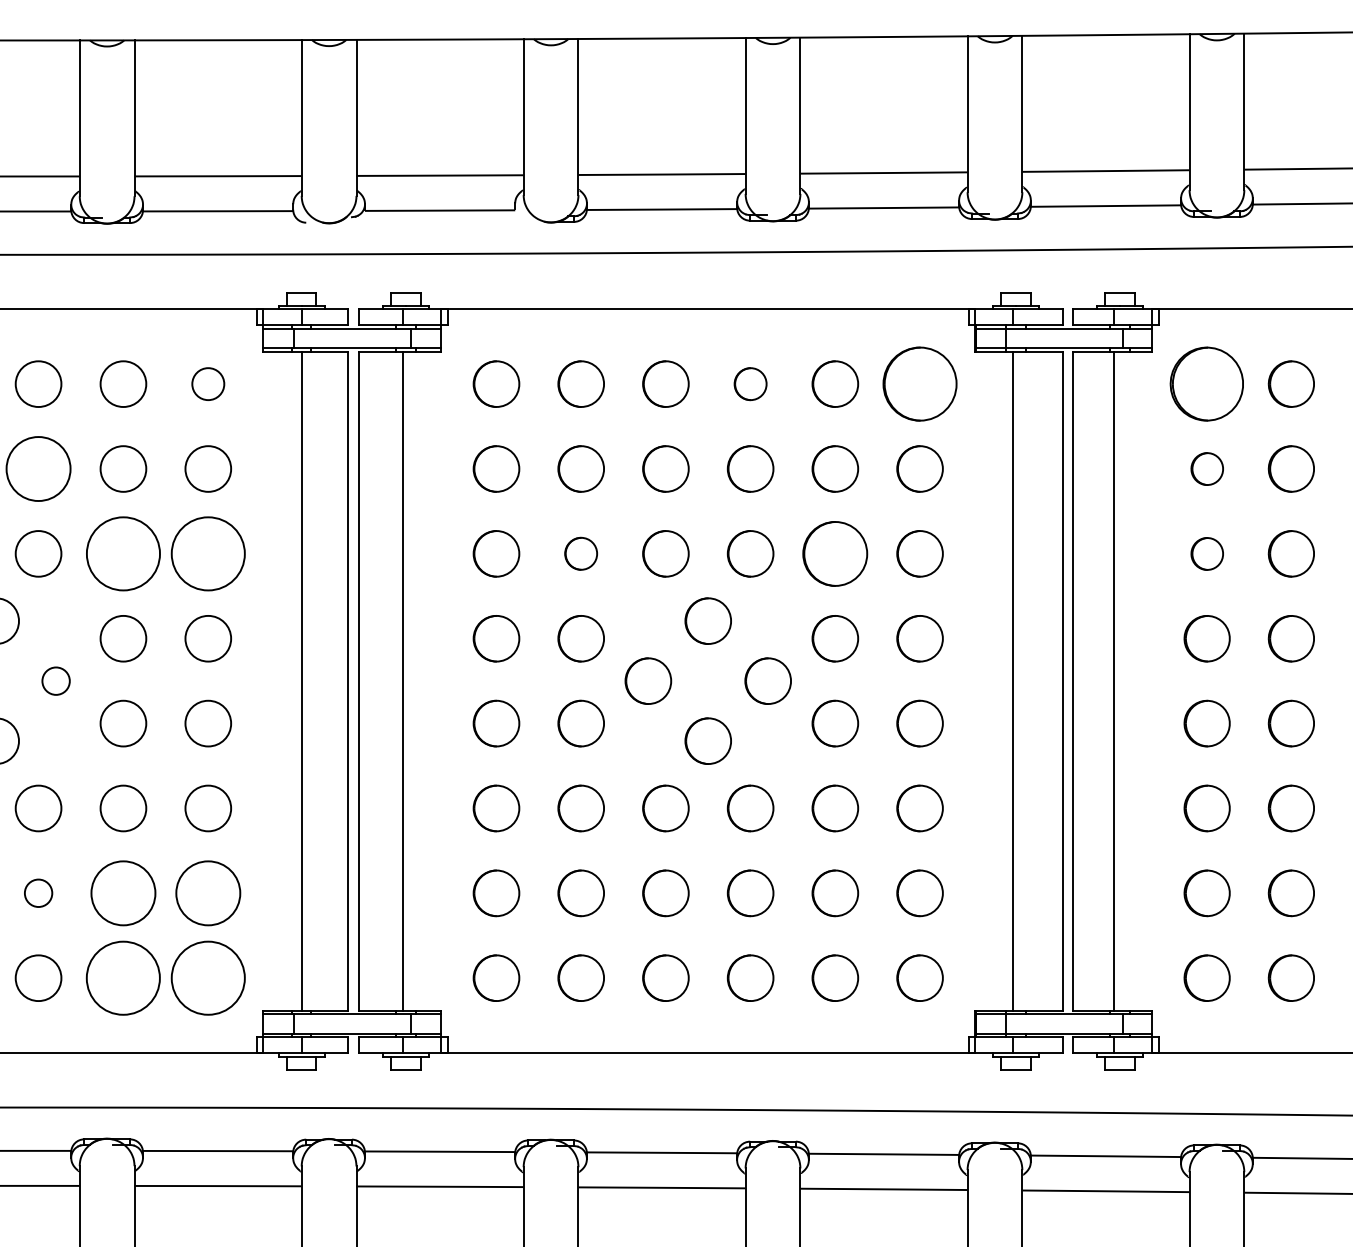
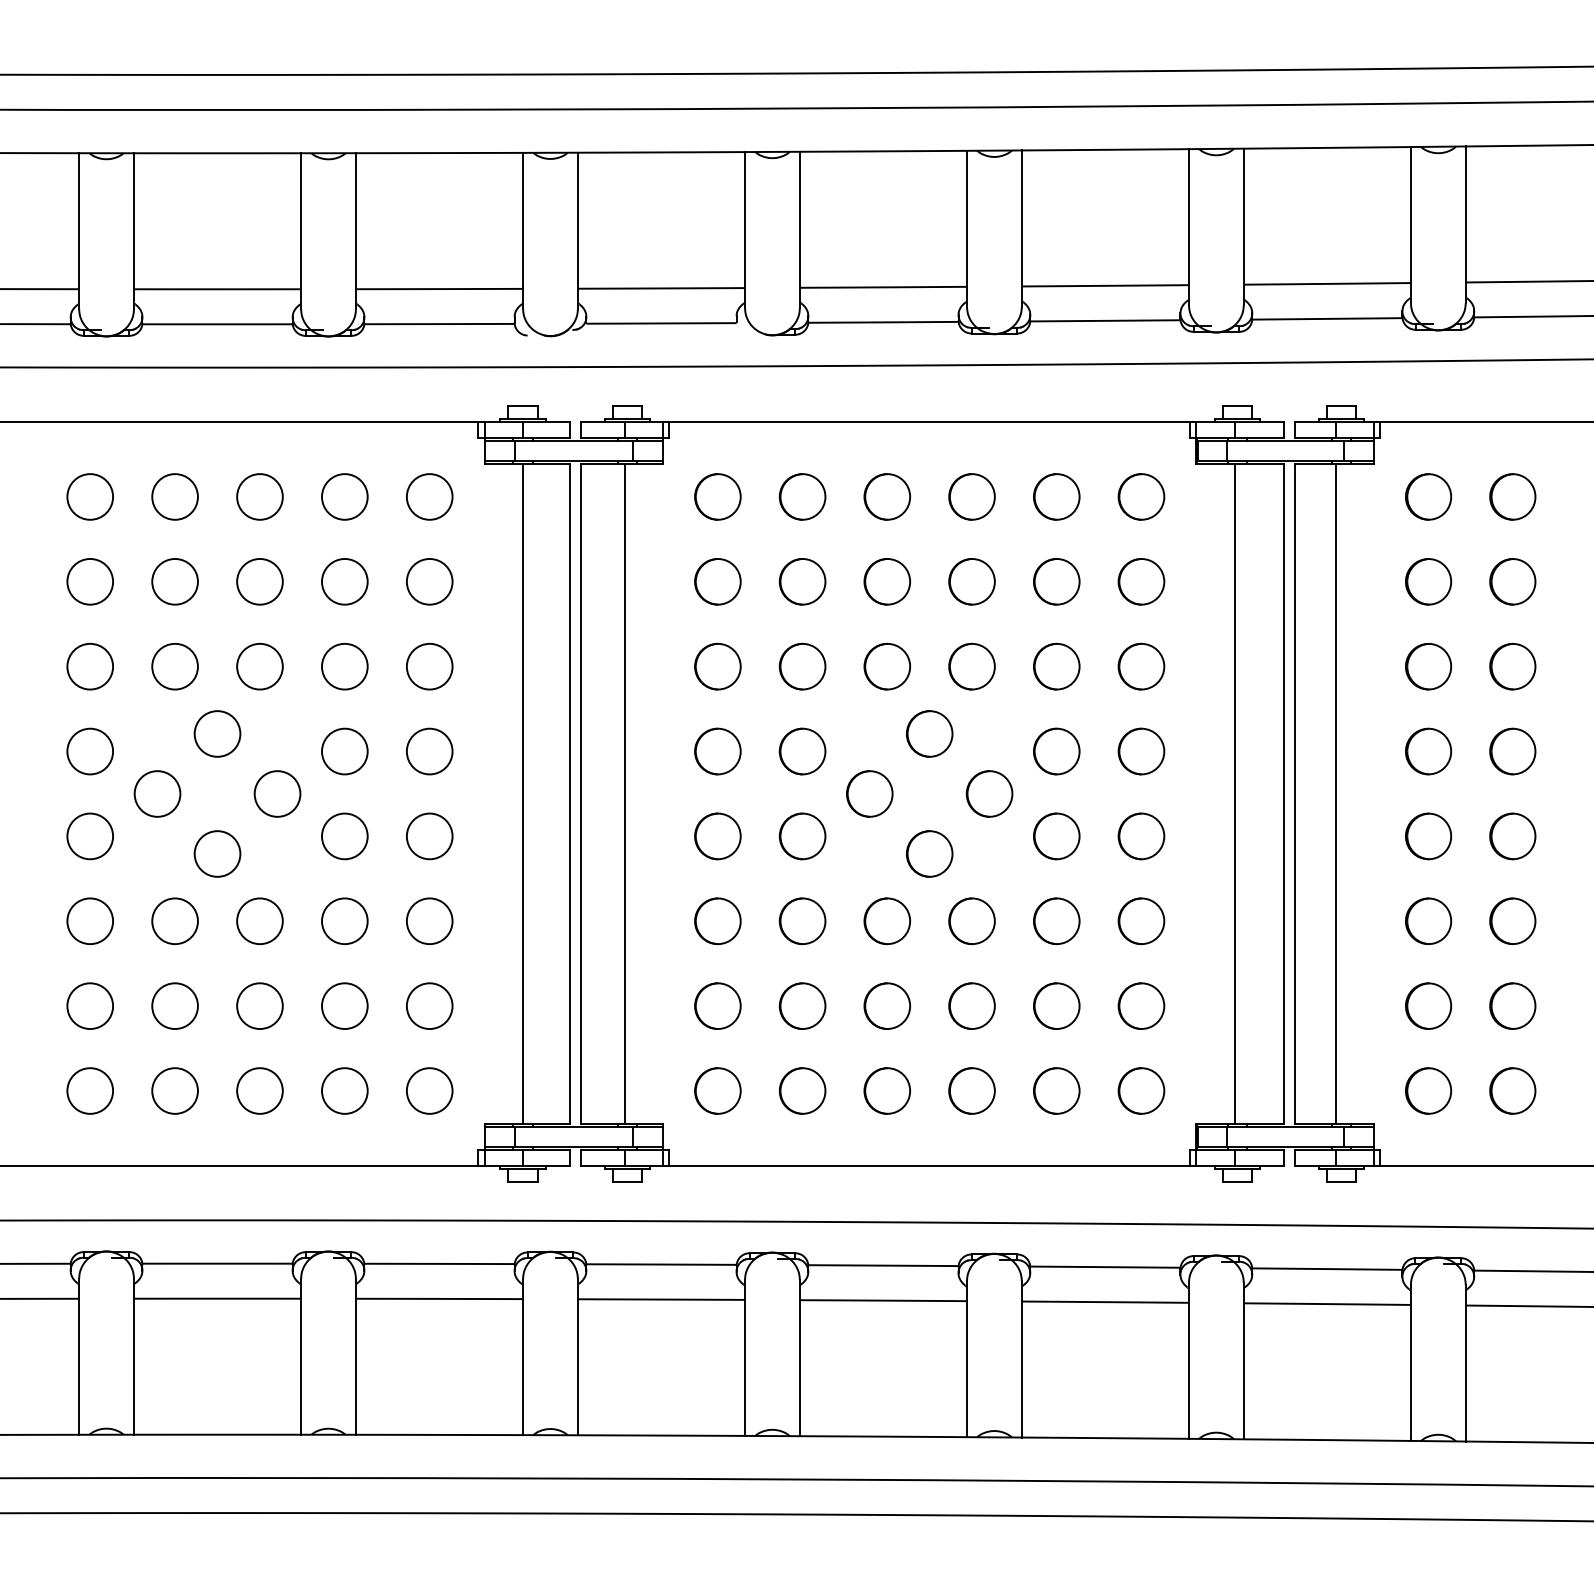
circle: (208, 383) -> (429, 496), size x1.43
circle: (750, 383) -> (971, 496), size x1.43
part: (920, 383) -> (1141, 496), size x0.62
part: (1207, 383) -> (1428, 496), size x0.62
circle: (38, 468) -> (259, 581), size x0.71
part: (1207, 468) -> (1428, 581), size x1.43
circle: (123, 553) -> (344, 666), size x0.62
circle: (208, 553) -> (429, 666), size x0.62
part: (581, 553) -> (802, 666), size x1.43
part: (835, 553) -> (1056, 666), size x0.71
part: (1207, 553) -> (1428, 666), size x1.43
circle: (56, 680) -> (277, 793), size x1.67
circle: (38, 892) -> (259, 1005), size x1.67
circle: (123, 893) -> (344, 1006), size x0.71
circle: (208, 893) -> (429, 1006), size x0.71
circle: (123, 977) -> (344, 1090), size x0.62
circle: (208, 977) -> (429, 1090), size x0.62

